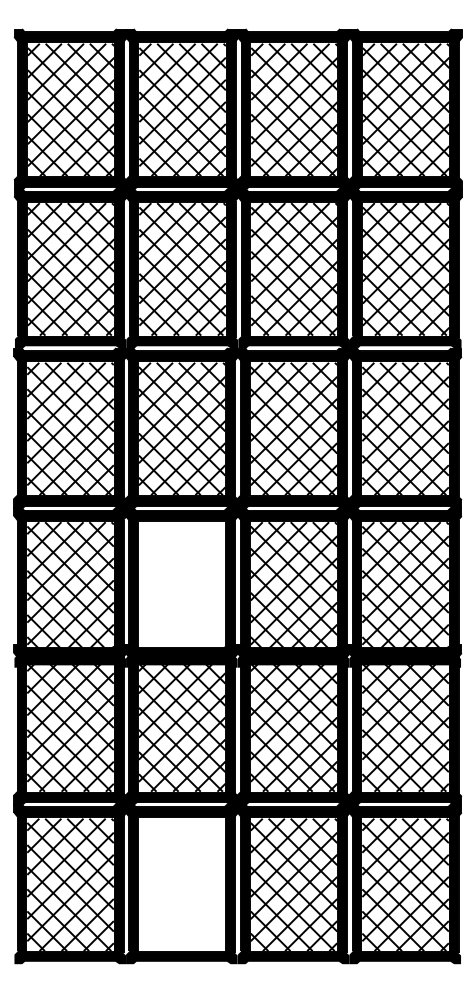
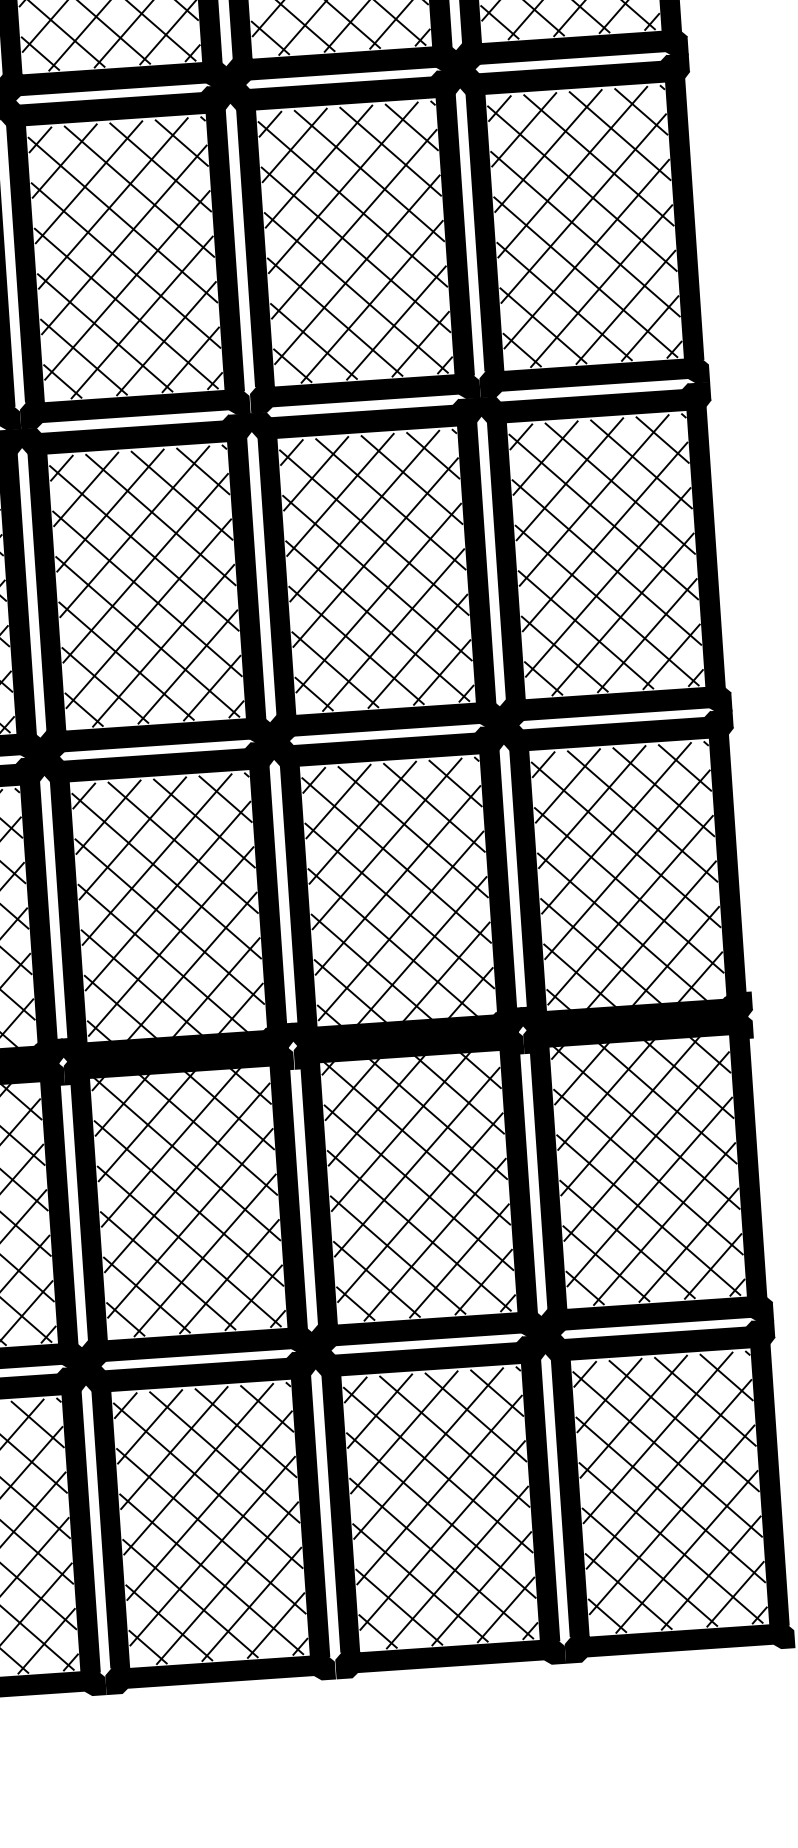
hatch: (181, 588) -> (167, 914), added
hatch: (181, 884) -> (209, 1523), added

